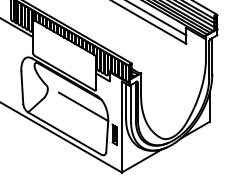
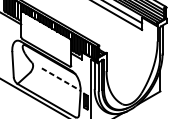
line: (84, 107) -> (61, 80), solid -> dashed

